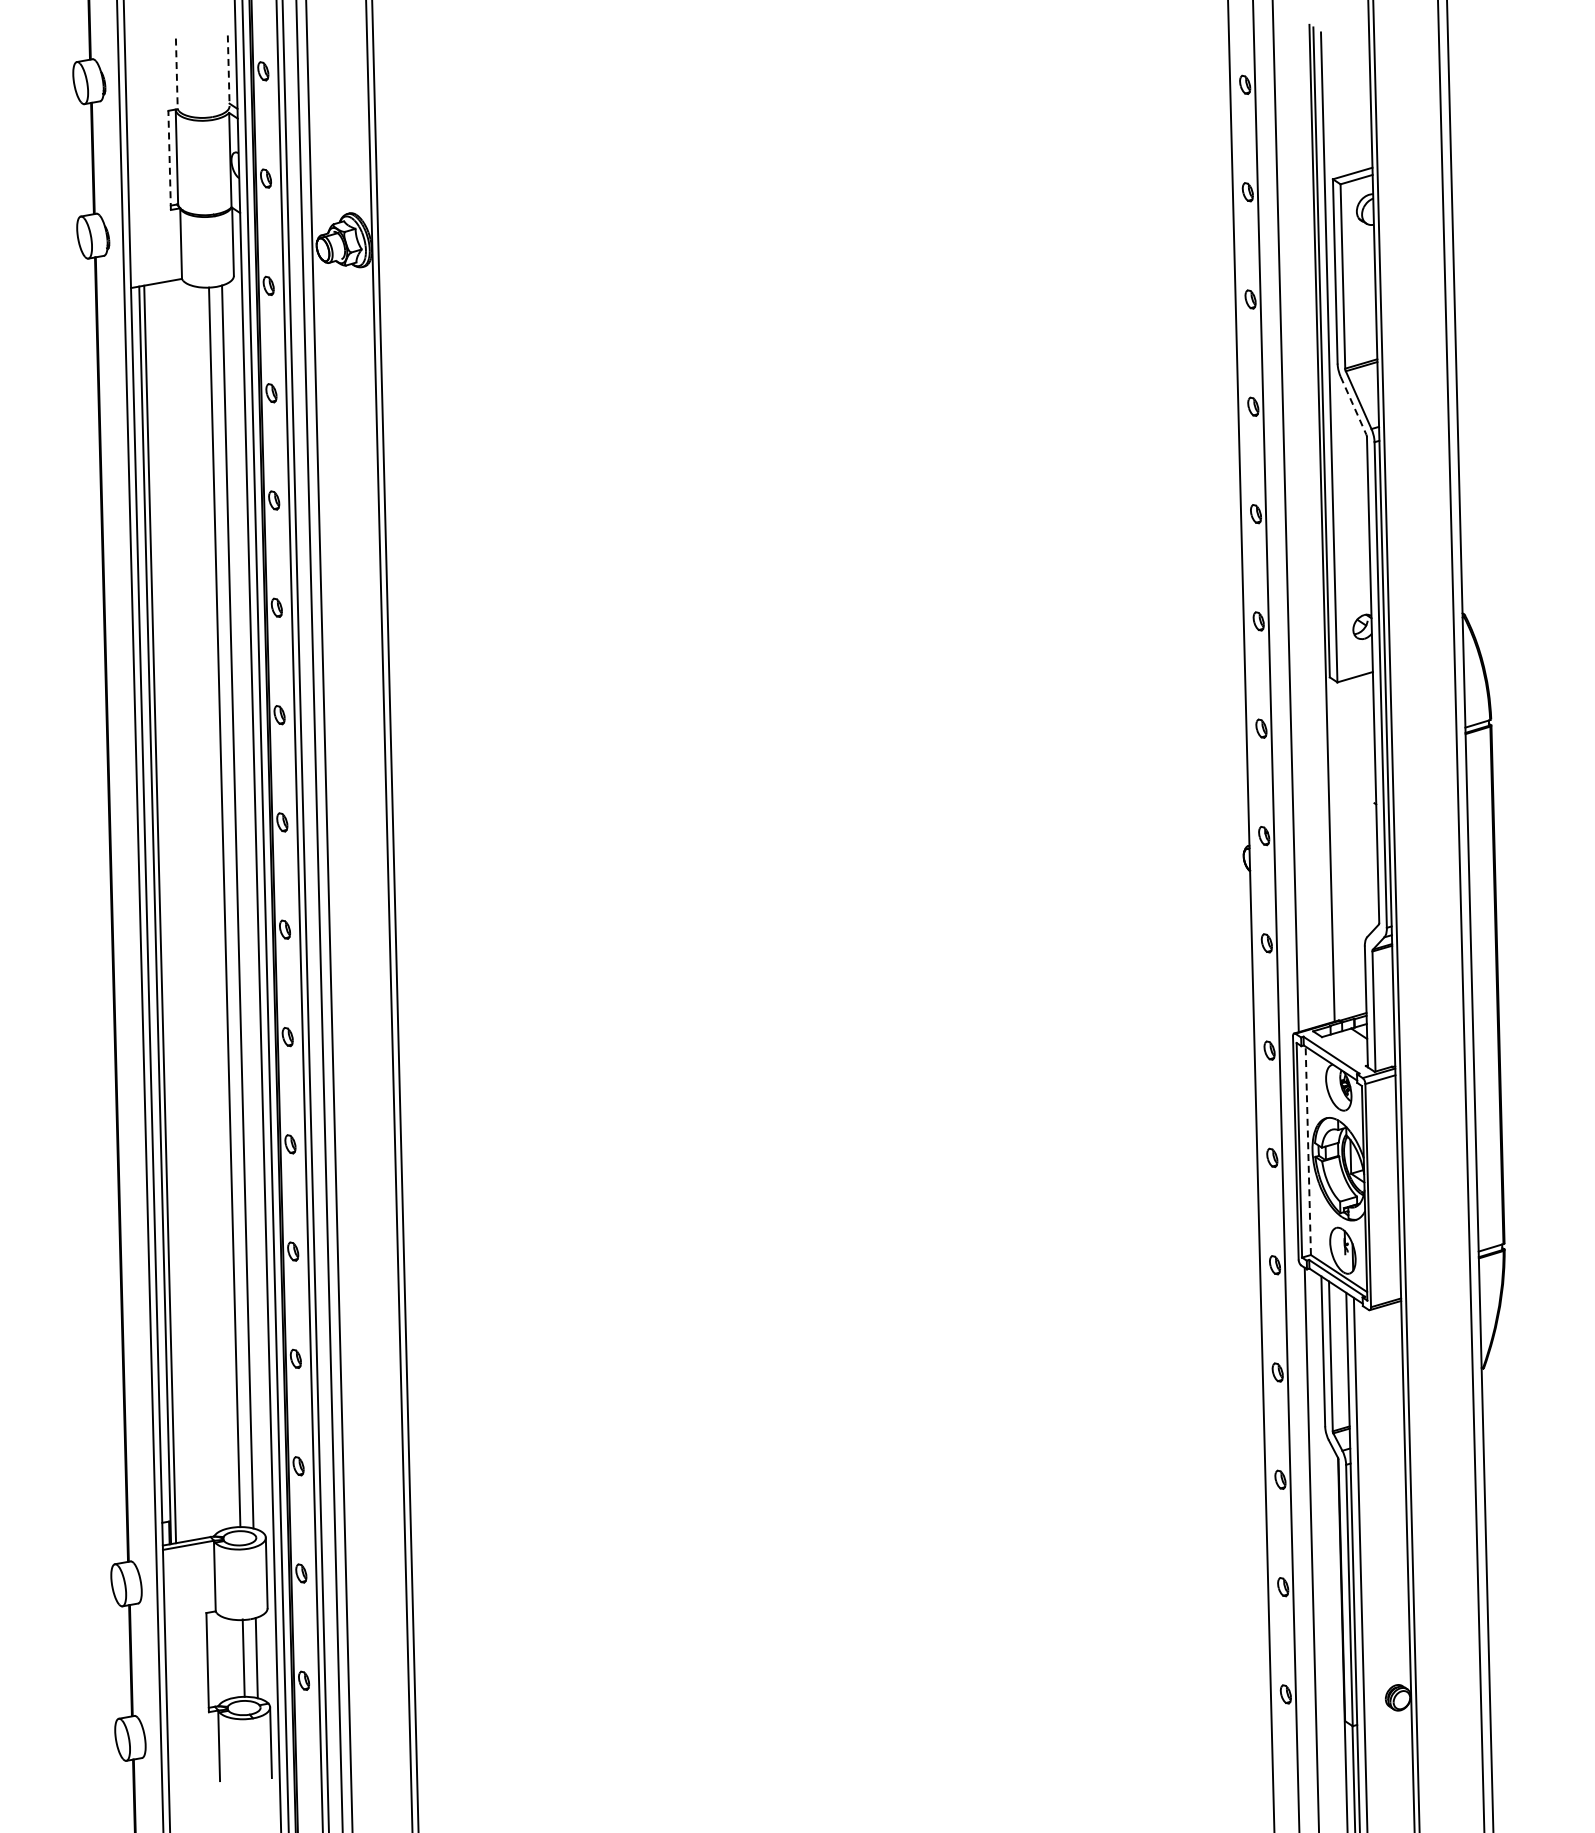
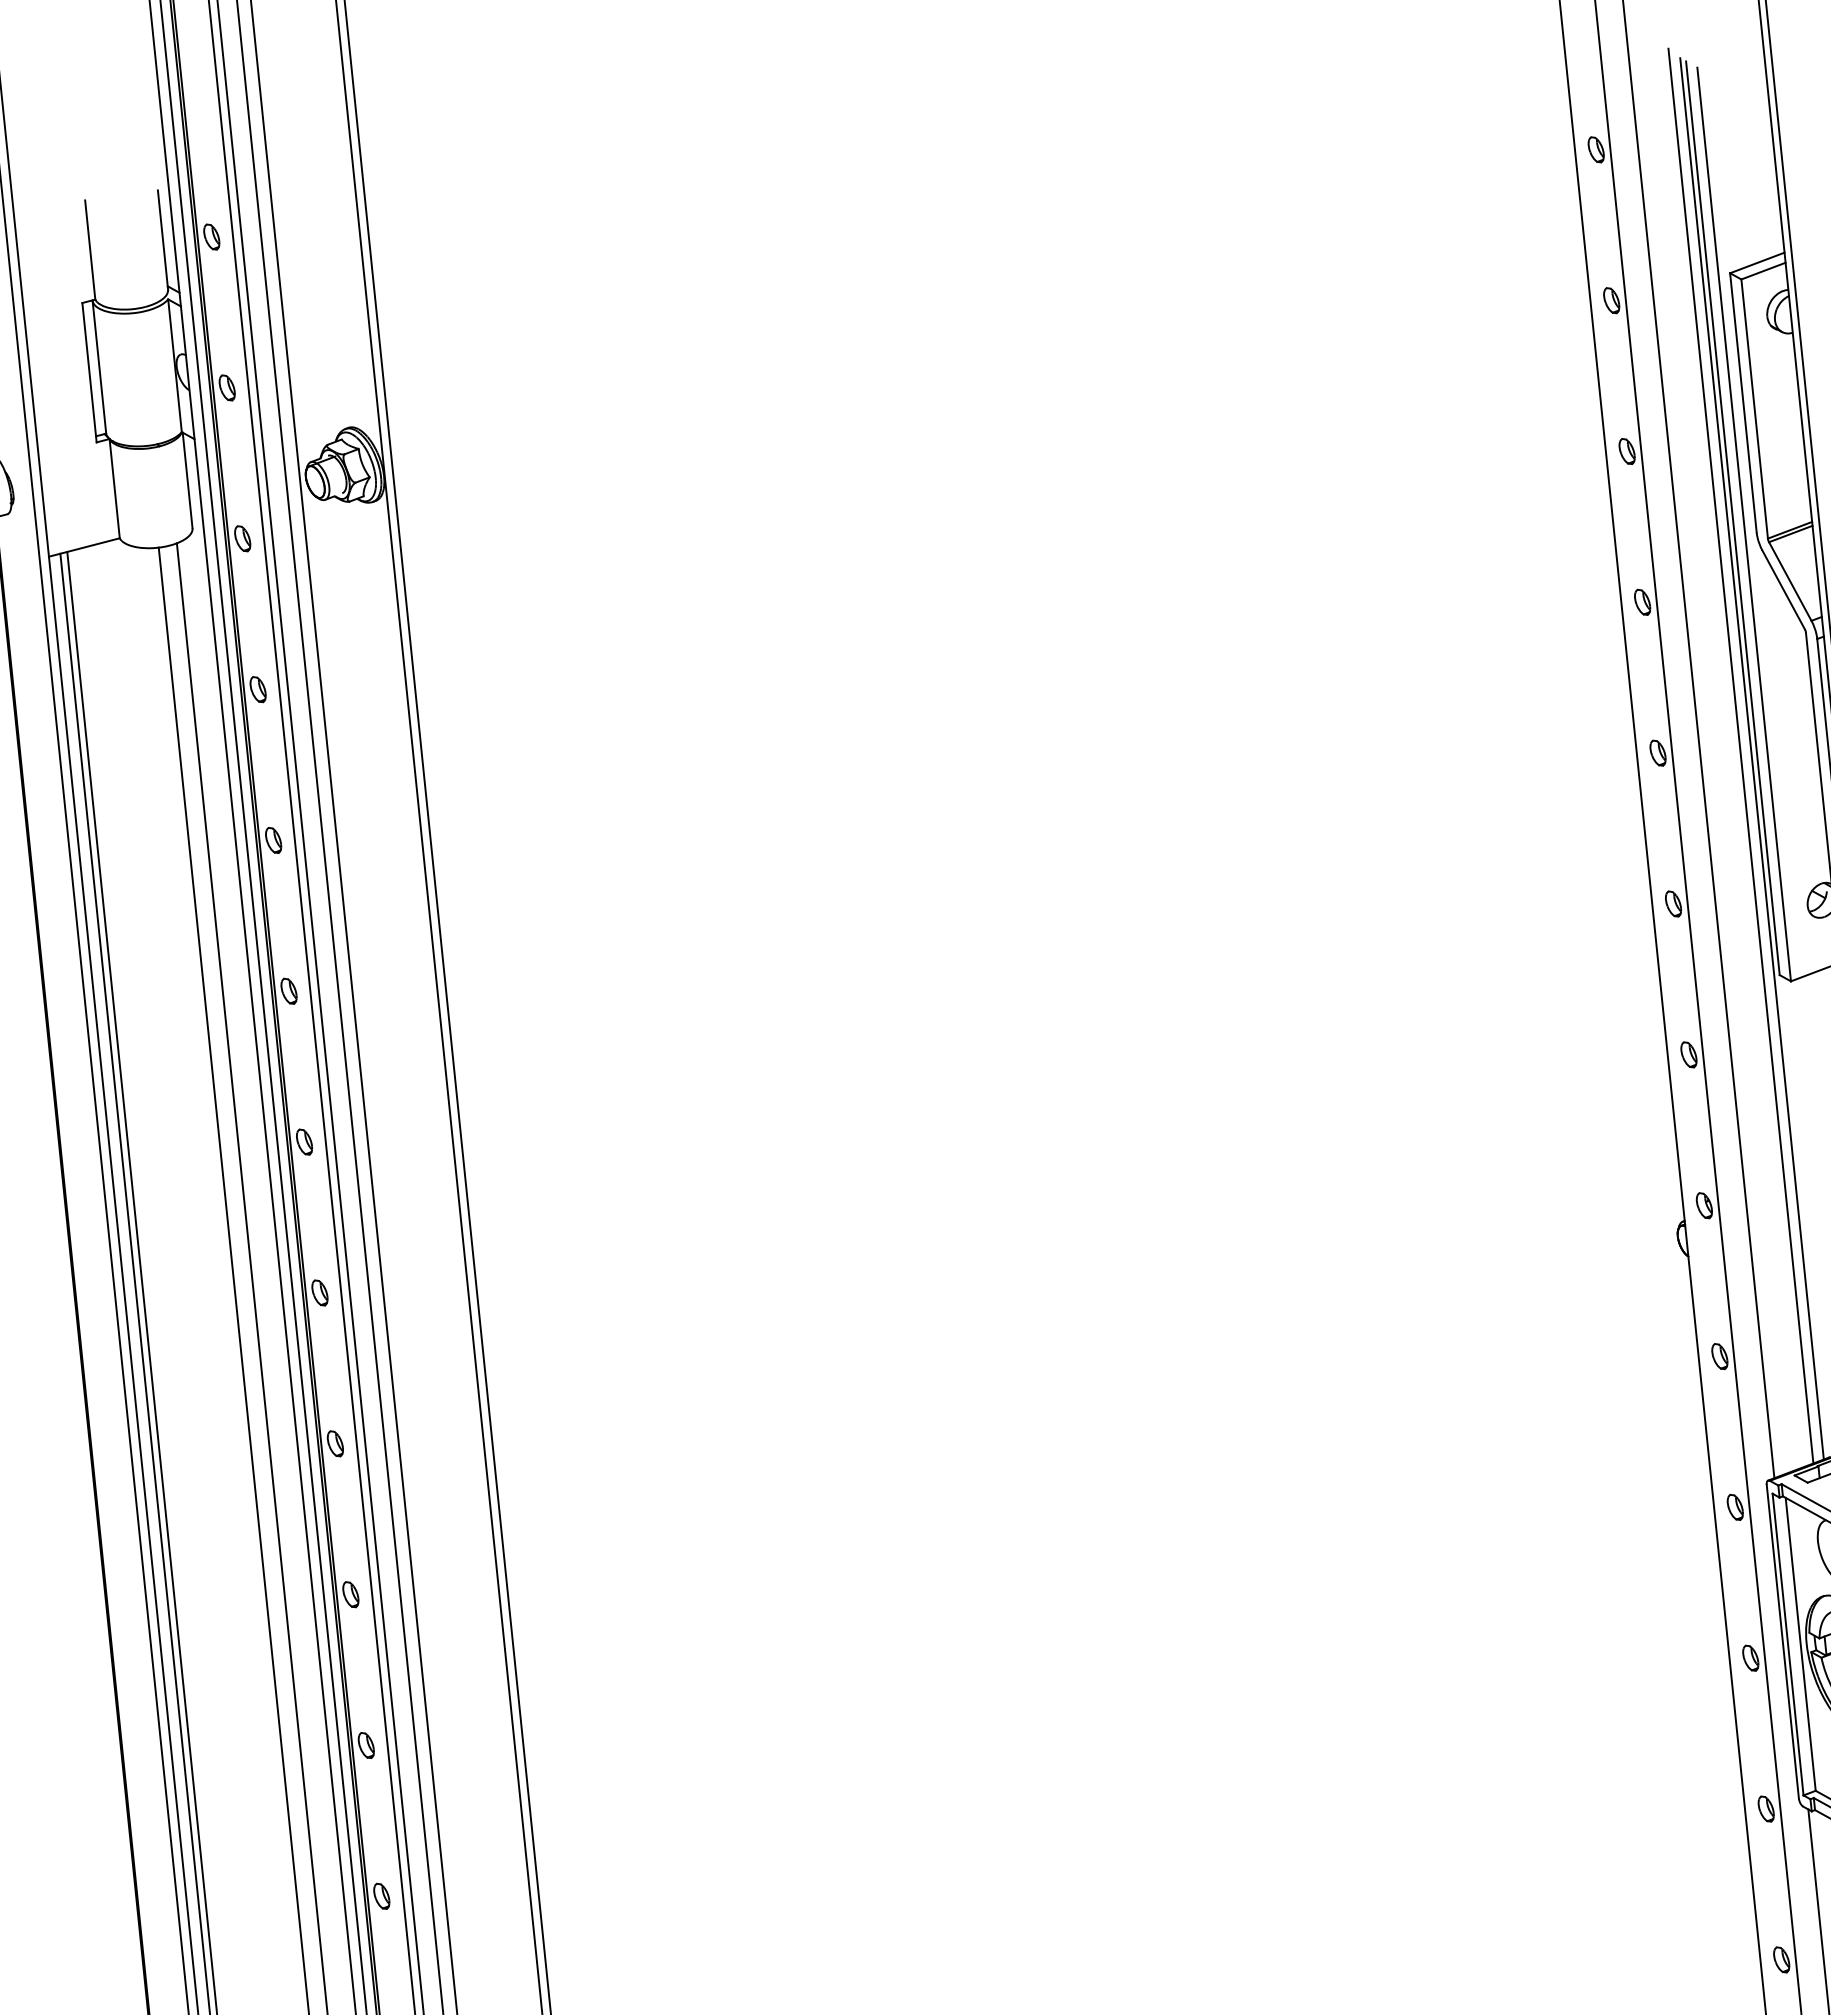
line: (228, 71) -> (162, 241), dashed -> solid
line: (176, 74) -> (89, 250), dashed -> solid
line: (169, 160) -> (89, 372), dashed -> solid
line: (1353, 405) -> (1783, 589), dashed -> solid
line: (1314, 520) -> (1741, 755), added
line: (1308, 1150) -> (1800, 1643), dashed -> solid

